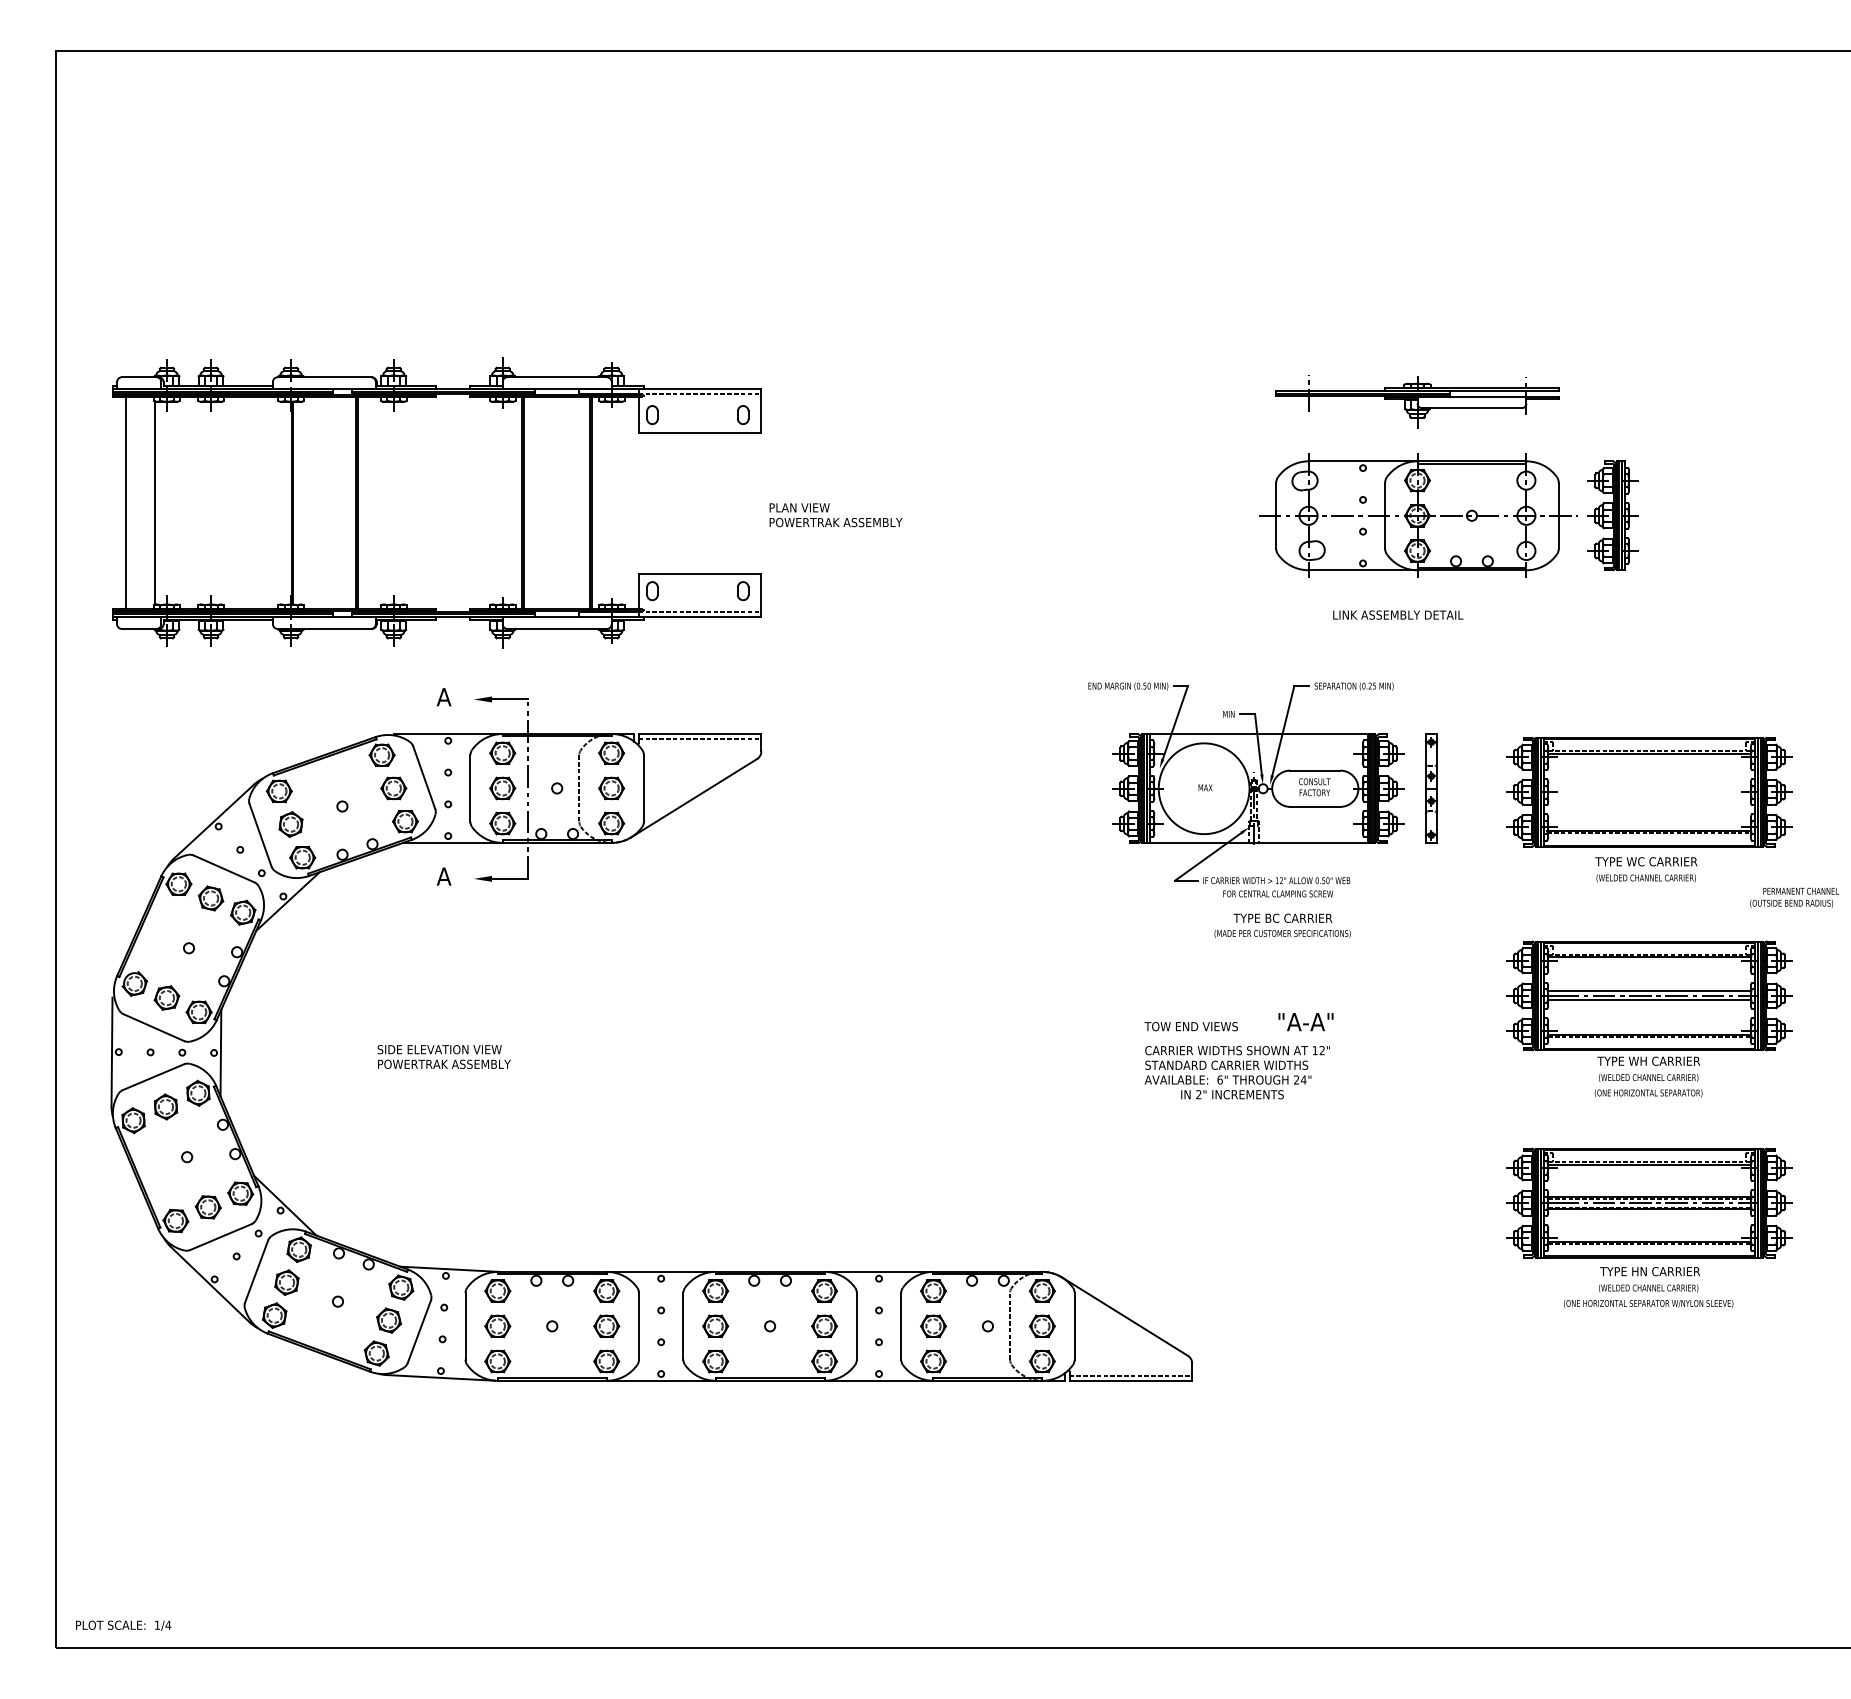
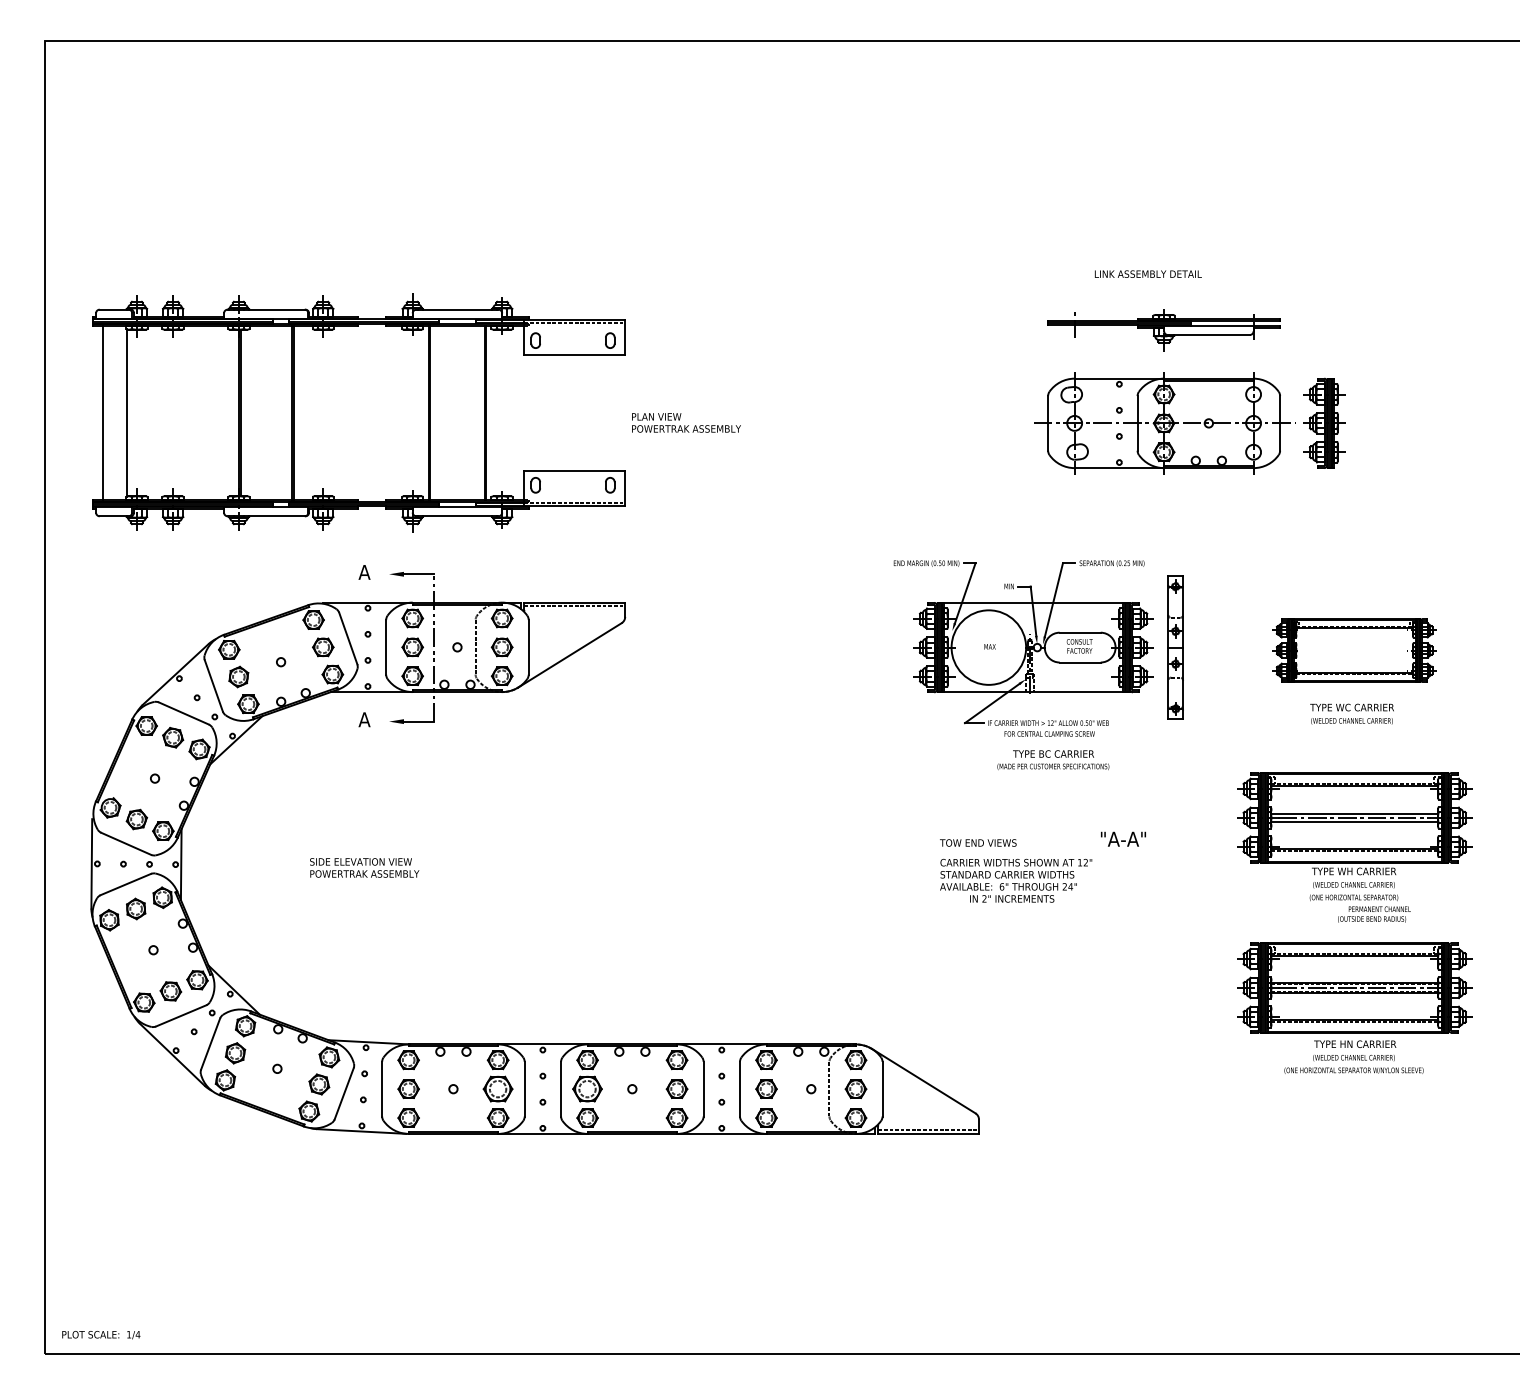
text: (1398, 614) -> (1148, 273), moved
part: (1430, 788) -> (1174, 647), size x1.6
part: (1649, 792) -> (1354, 650), size x0.7
text: (1794, 897) -> (1374, 914), moved
text: (1305, 1022) -> (1123, 839), moved
part: (606, 1326) -> (497, 1089), size x1.4
part: (715, 1326) -> (587, 1089), size x1.4

